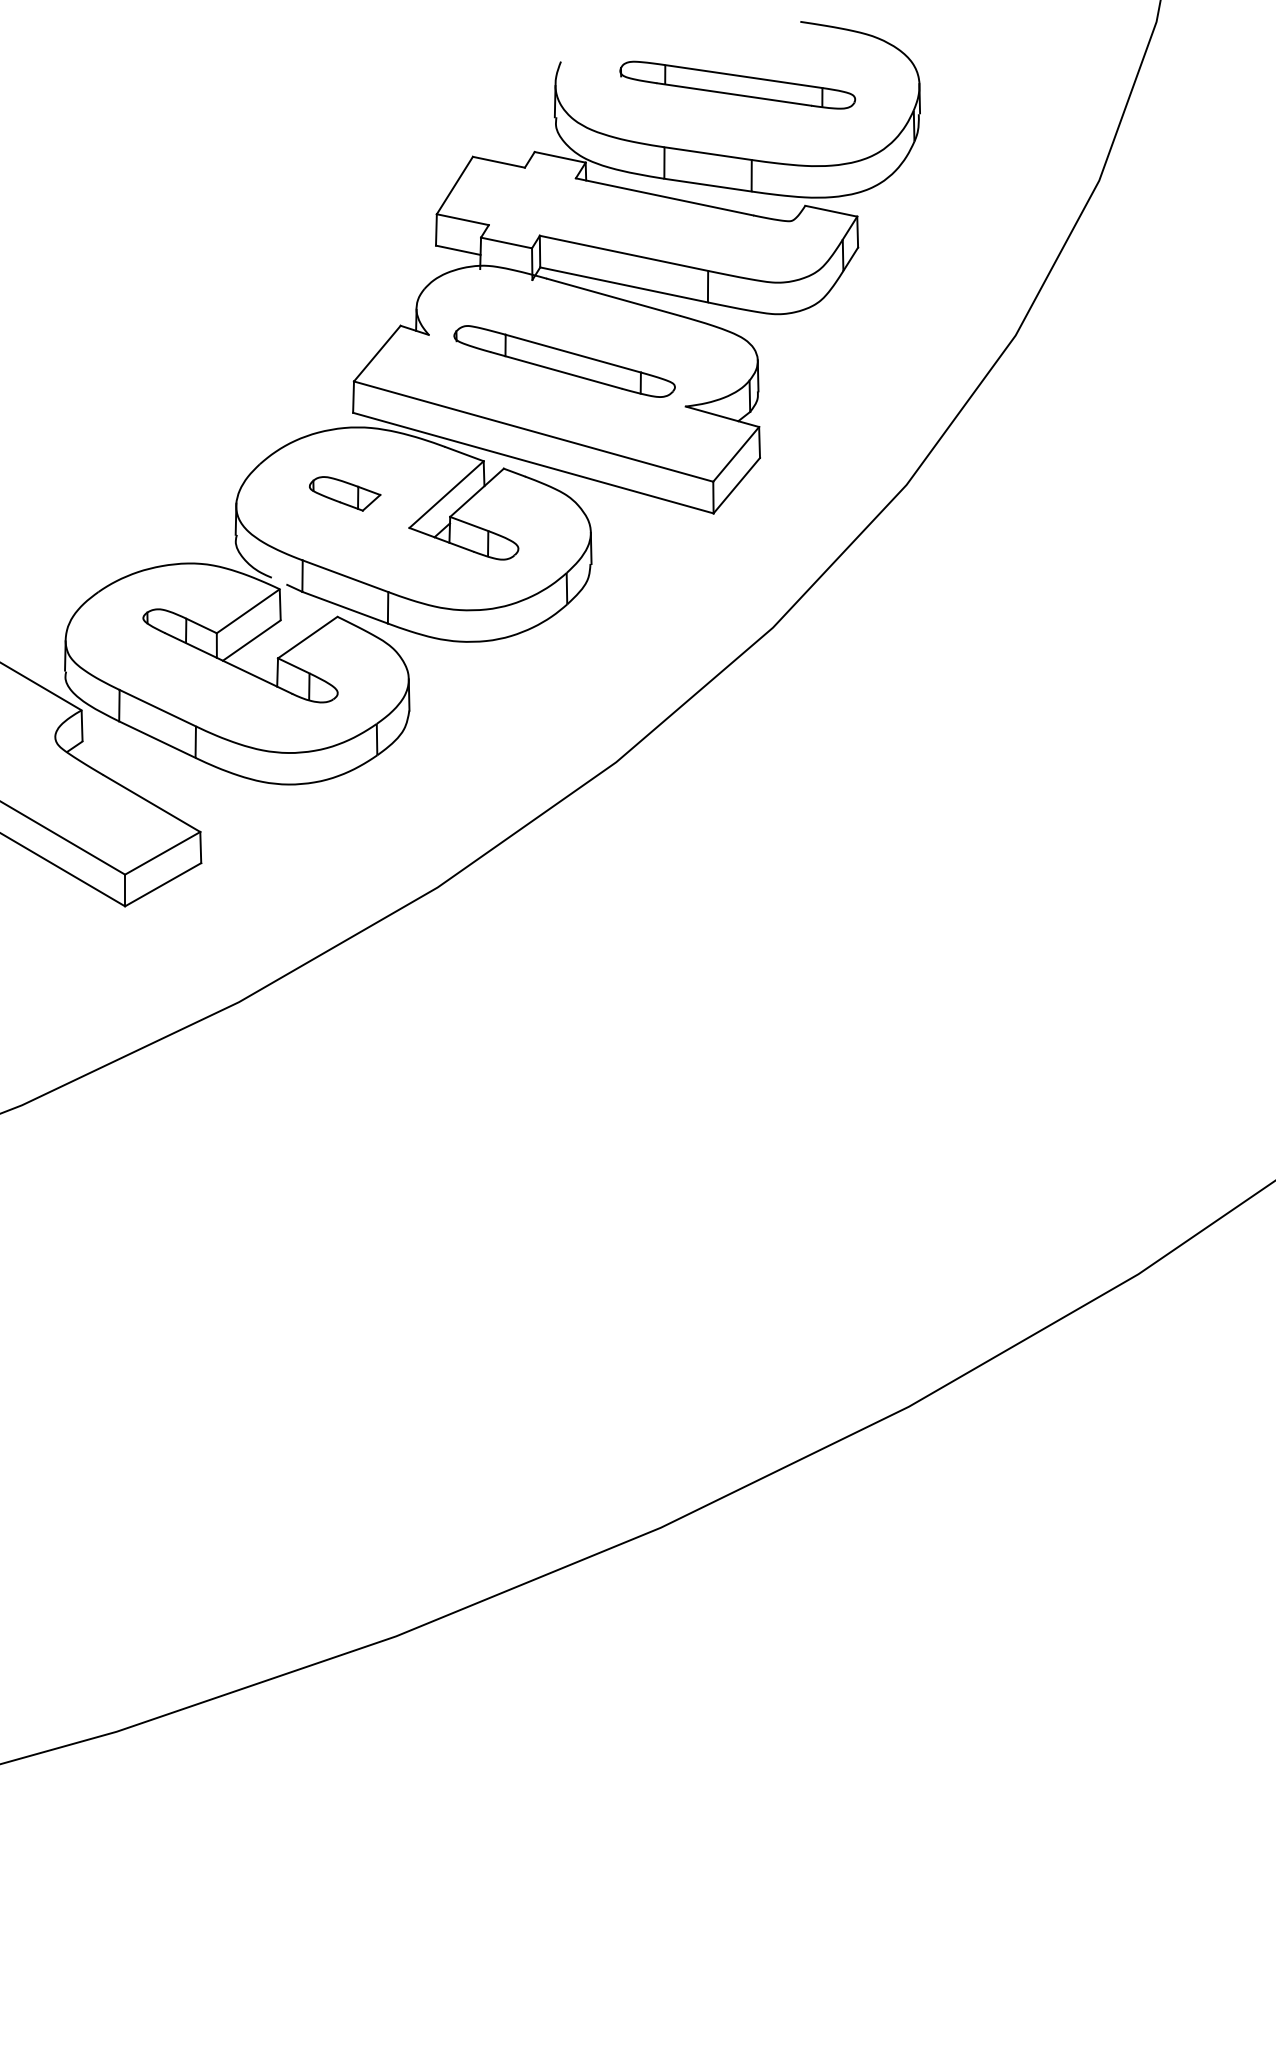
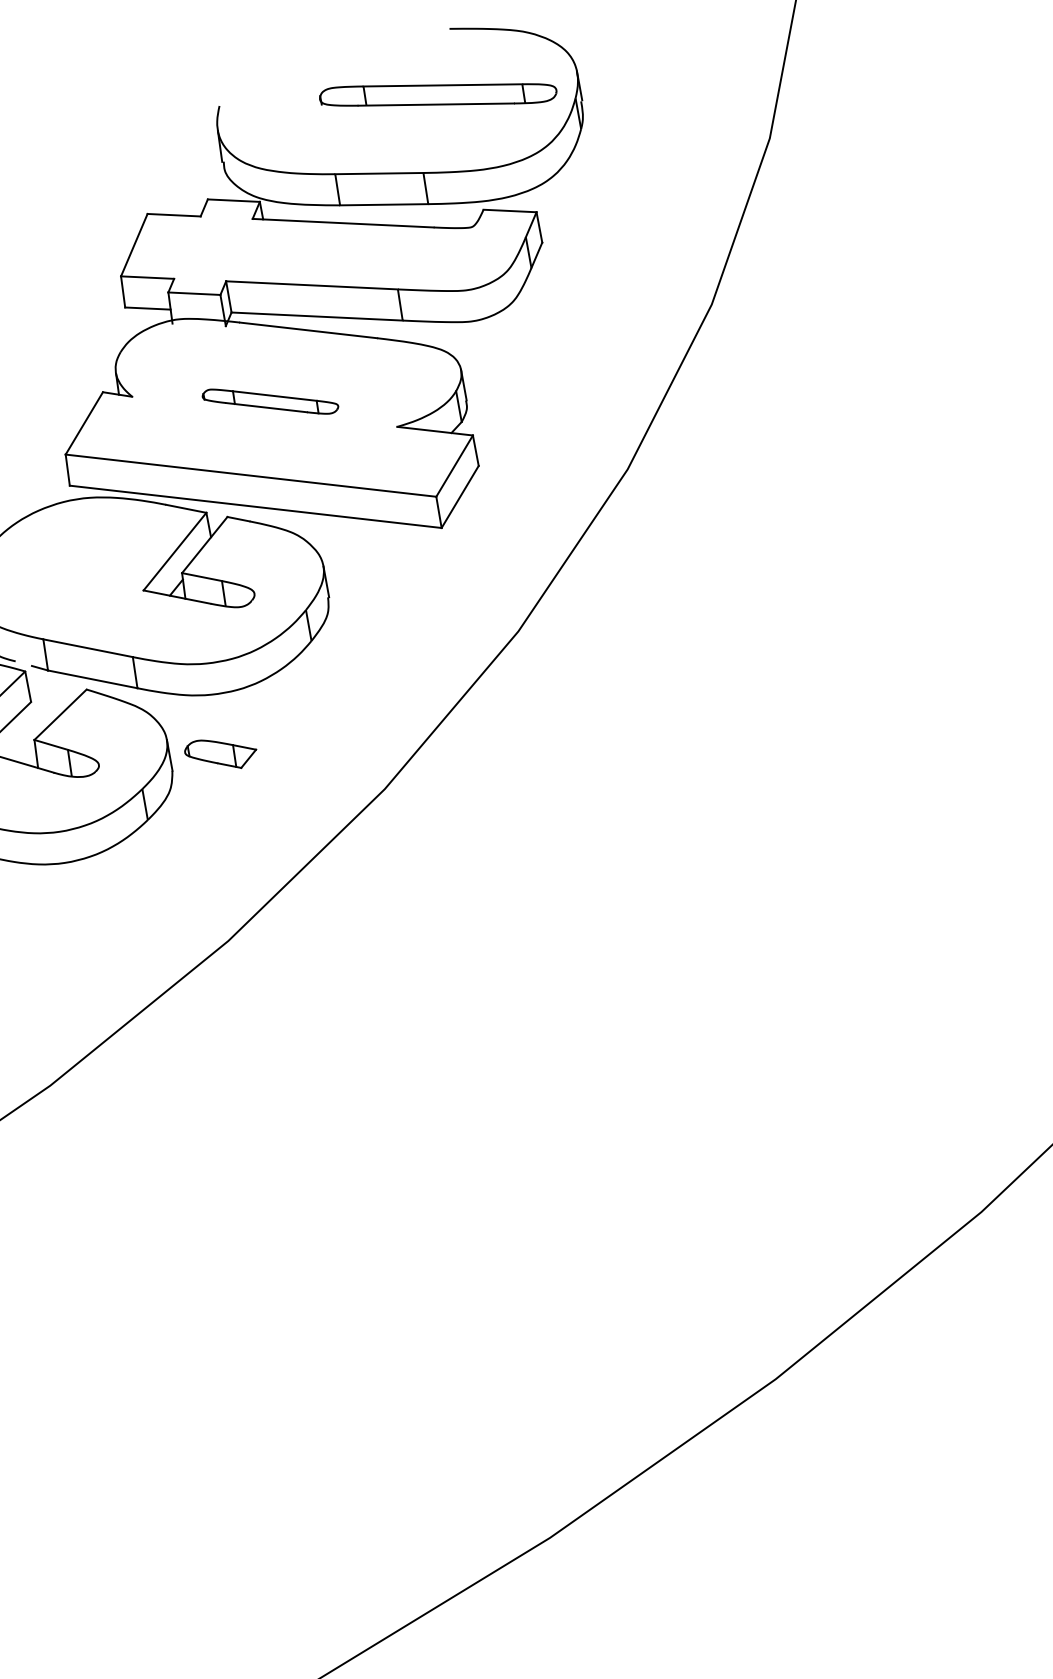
part: (737, 84) -> (437, 94), moved
part: (564, 361) -> (270, 401), size x0.6
part: (345, 493) -> (221, 753), moved

